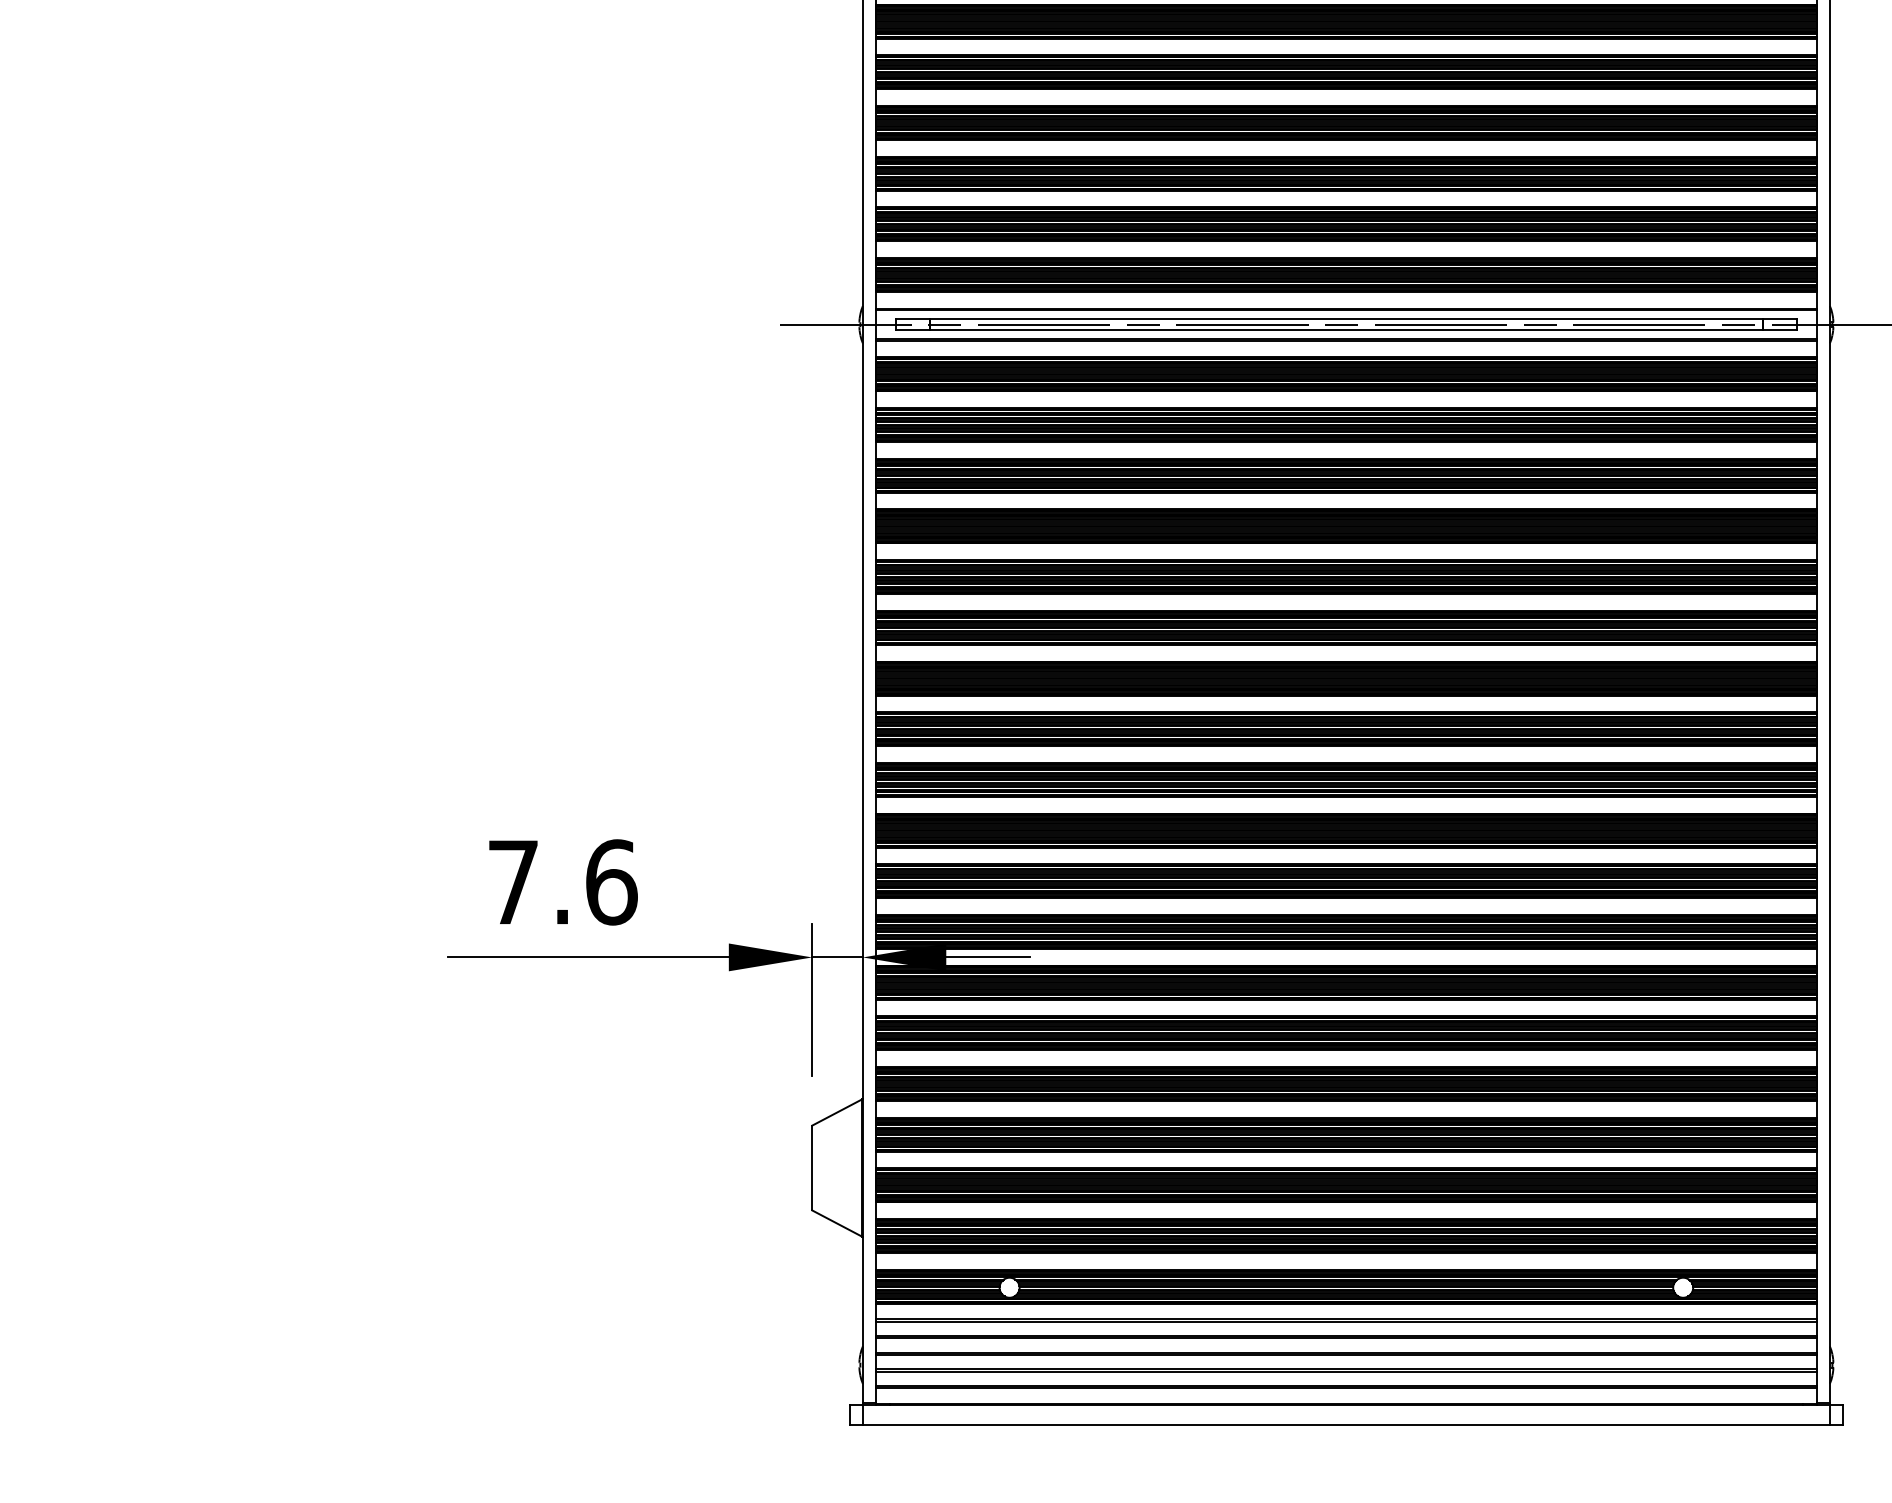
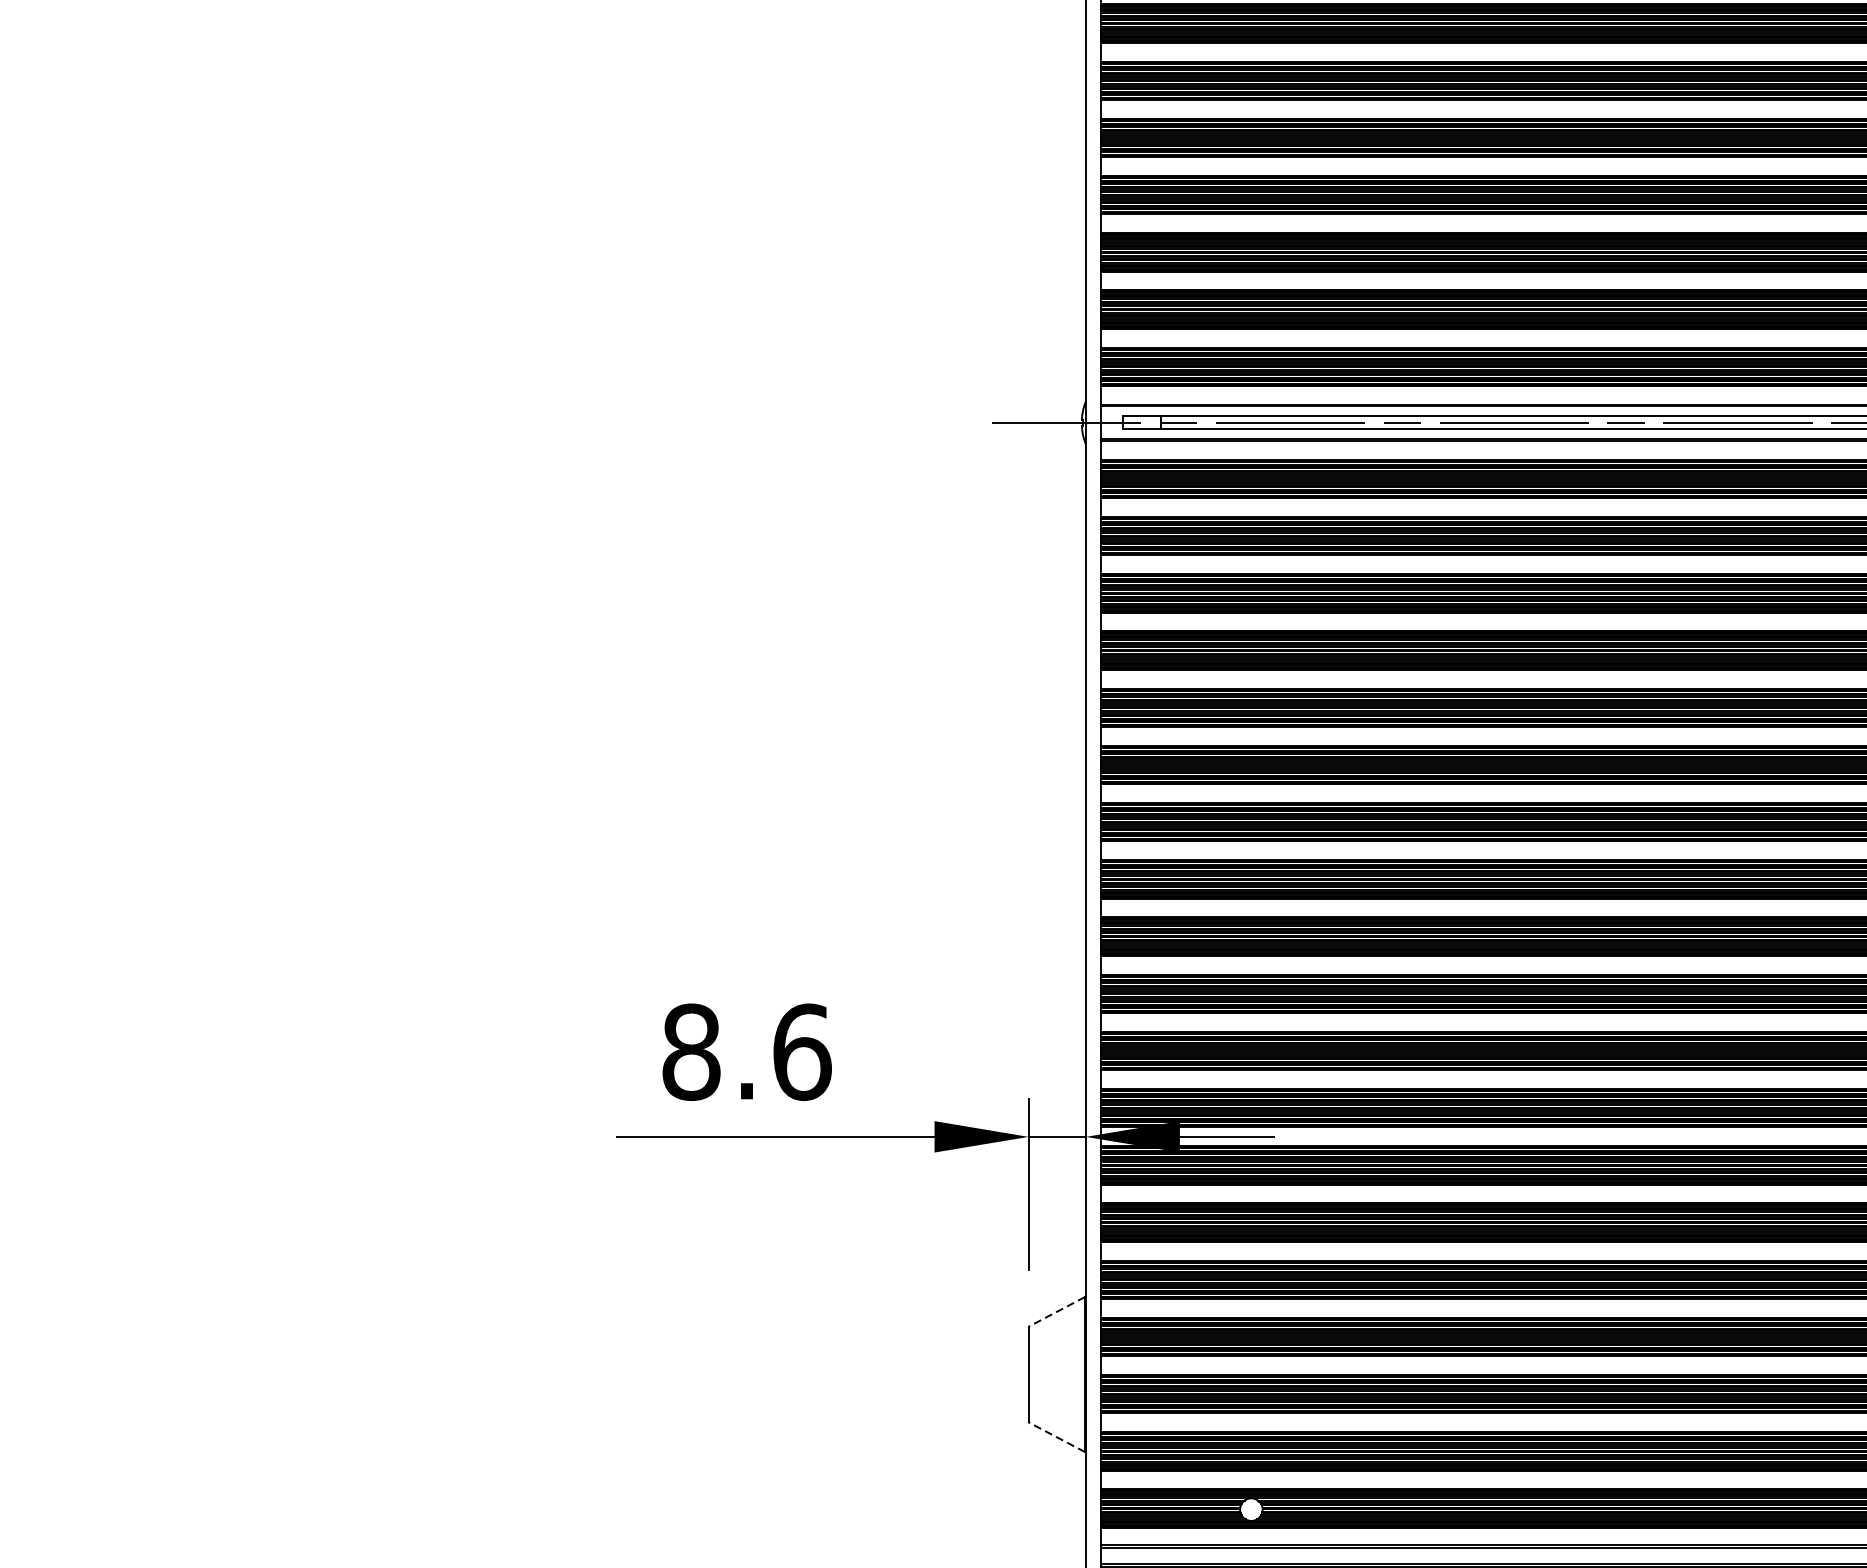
text: (513, 882) -> (691, 1052), 7.6 -> 8.6
line: (836, 1112) -> (1056, 1311), solid -> dashed
line: (836, 1223) -> (1056, 1437), solid -> dashed

